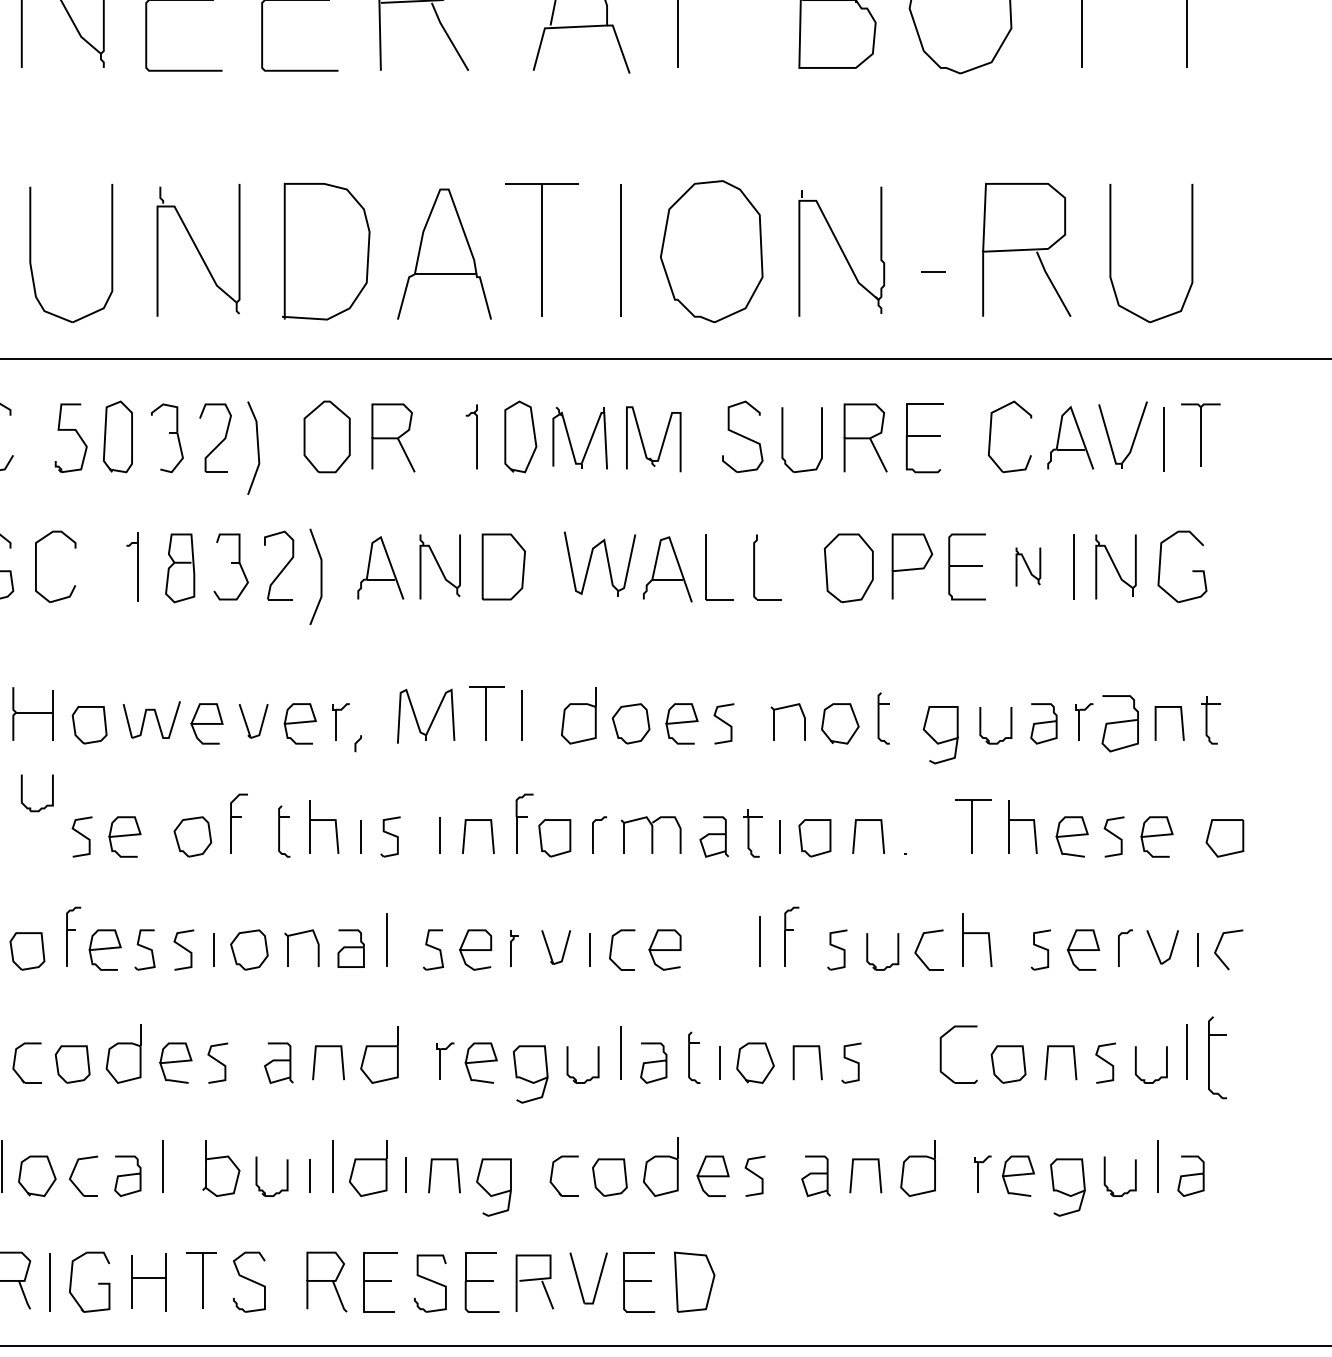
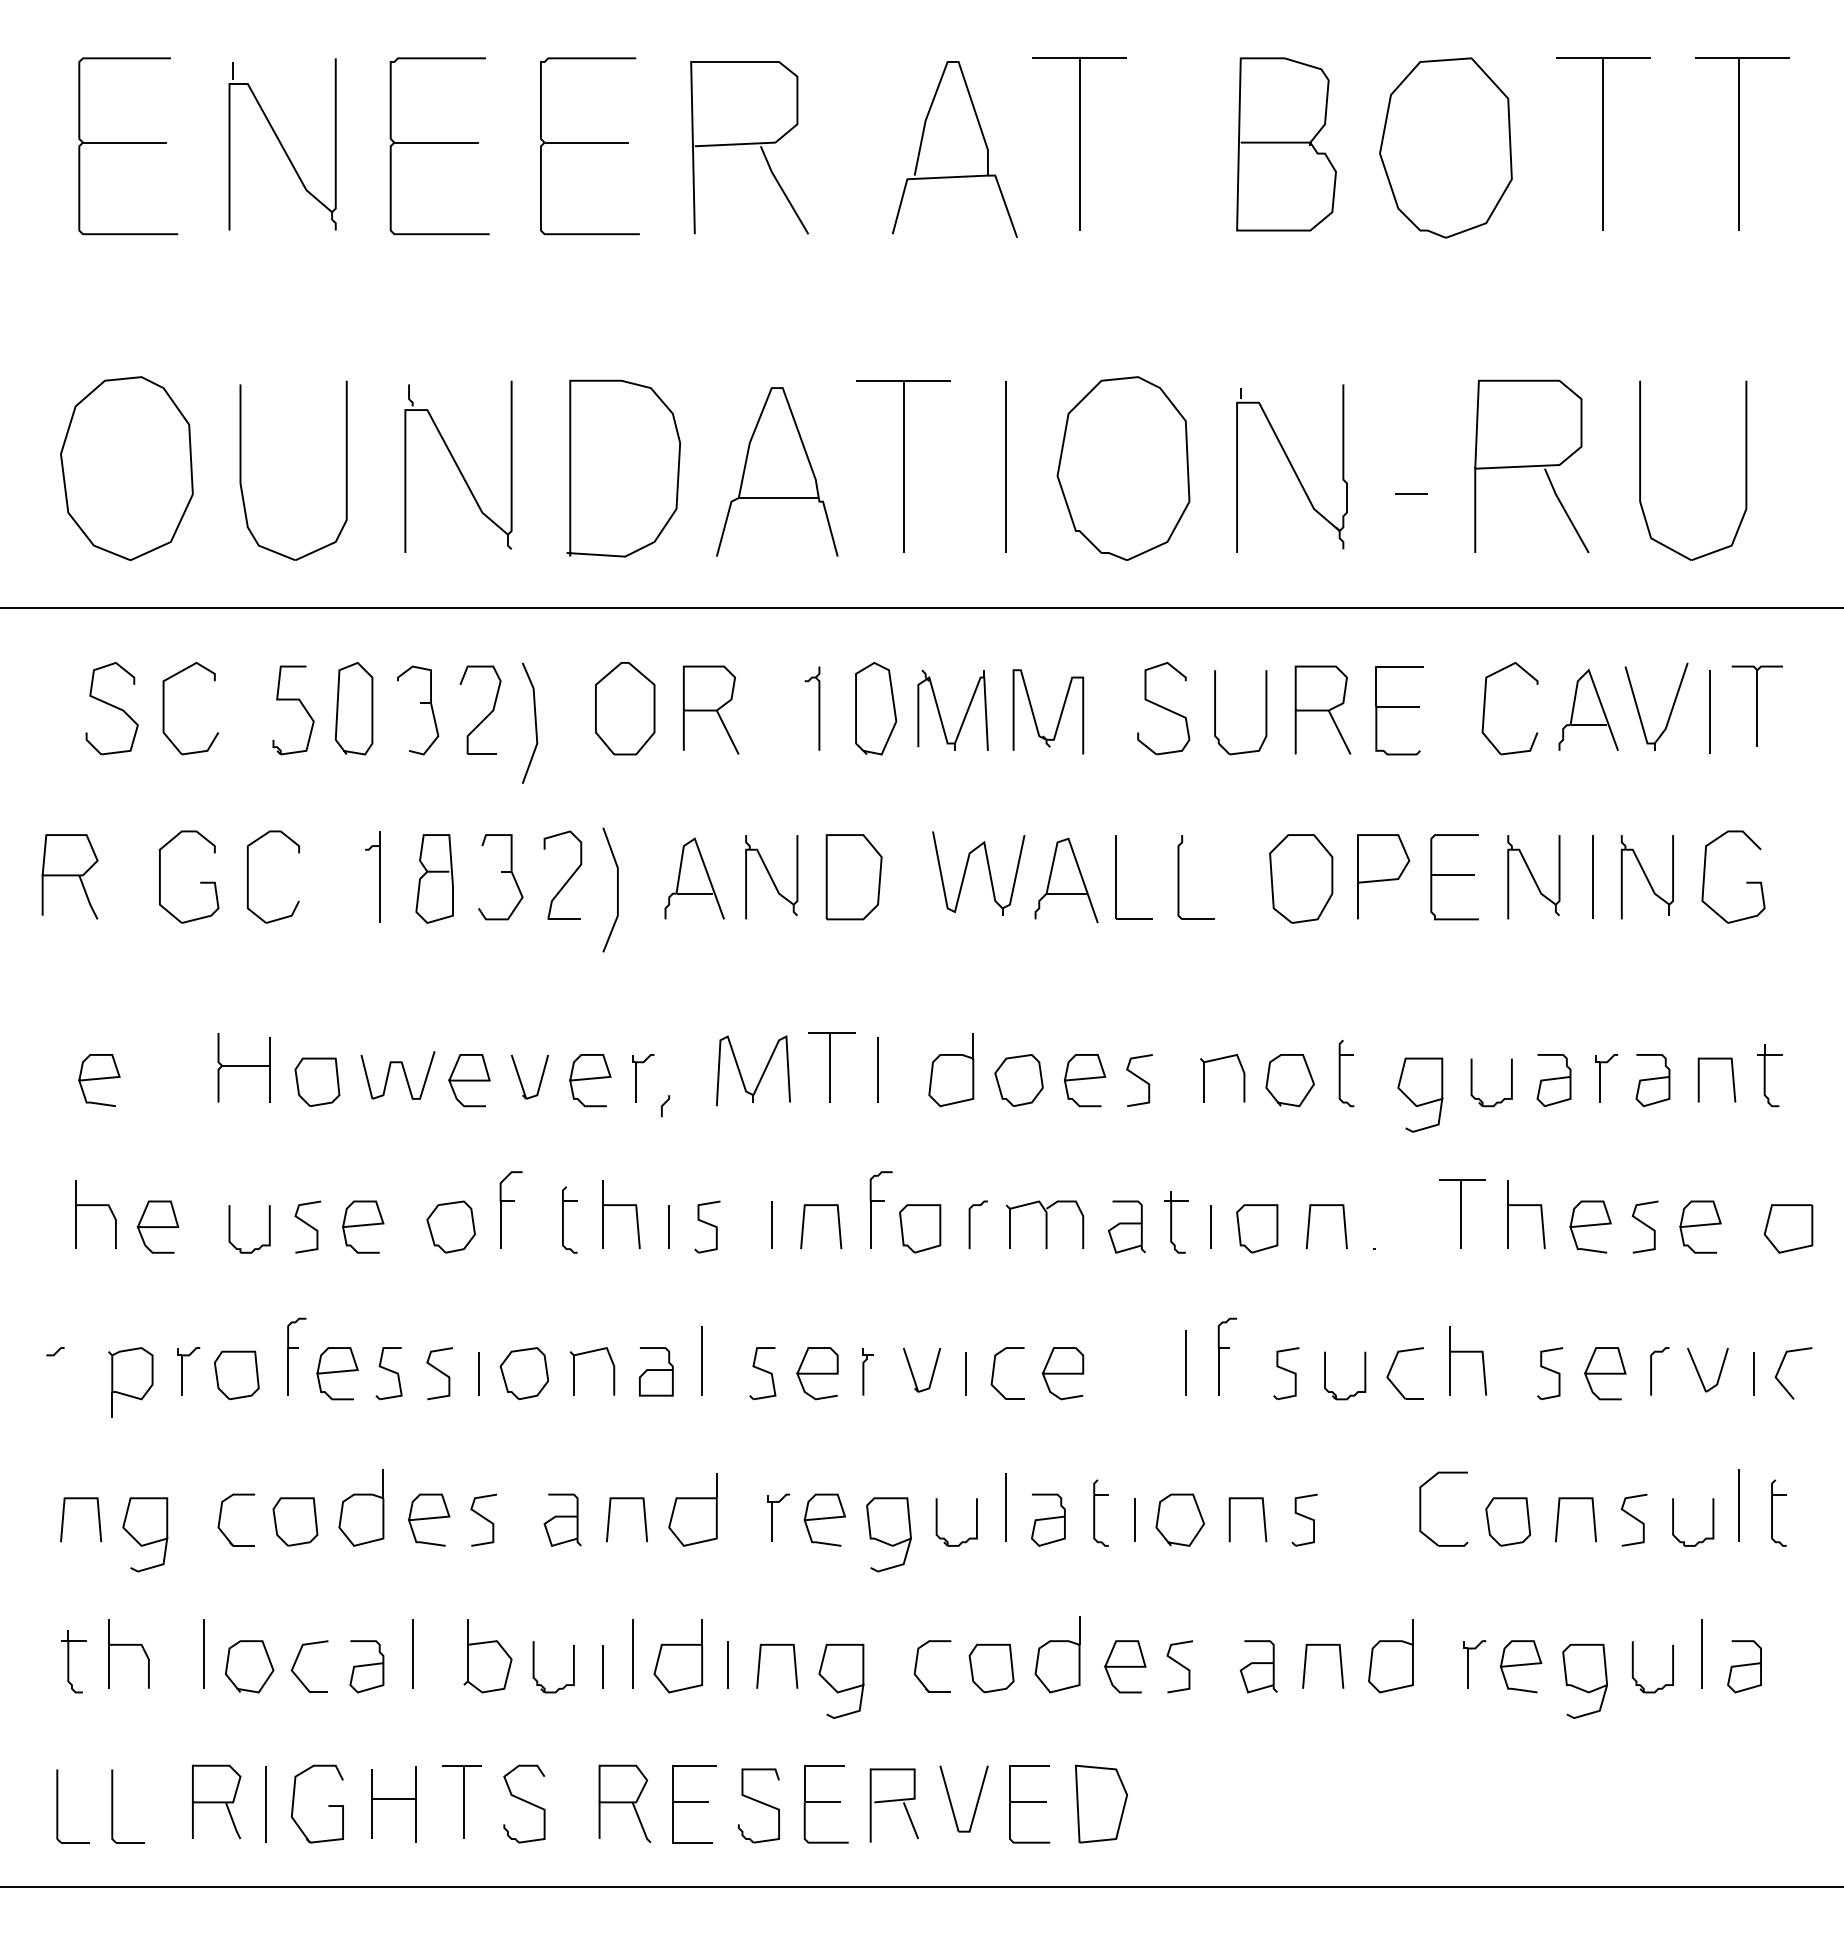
part: (1028, 567) -> (1533, 877), size x1.67
part: (1119, 723) -> (1652, 1080), size x0.71
part: (22, 793) -> (230, 1229), moved
part: (1217, 1057) -> (1778, 1512), size x0.62

